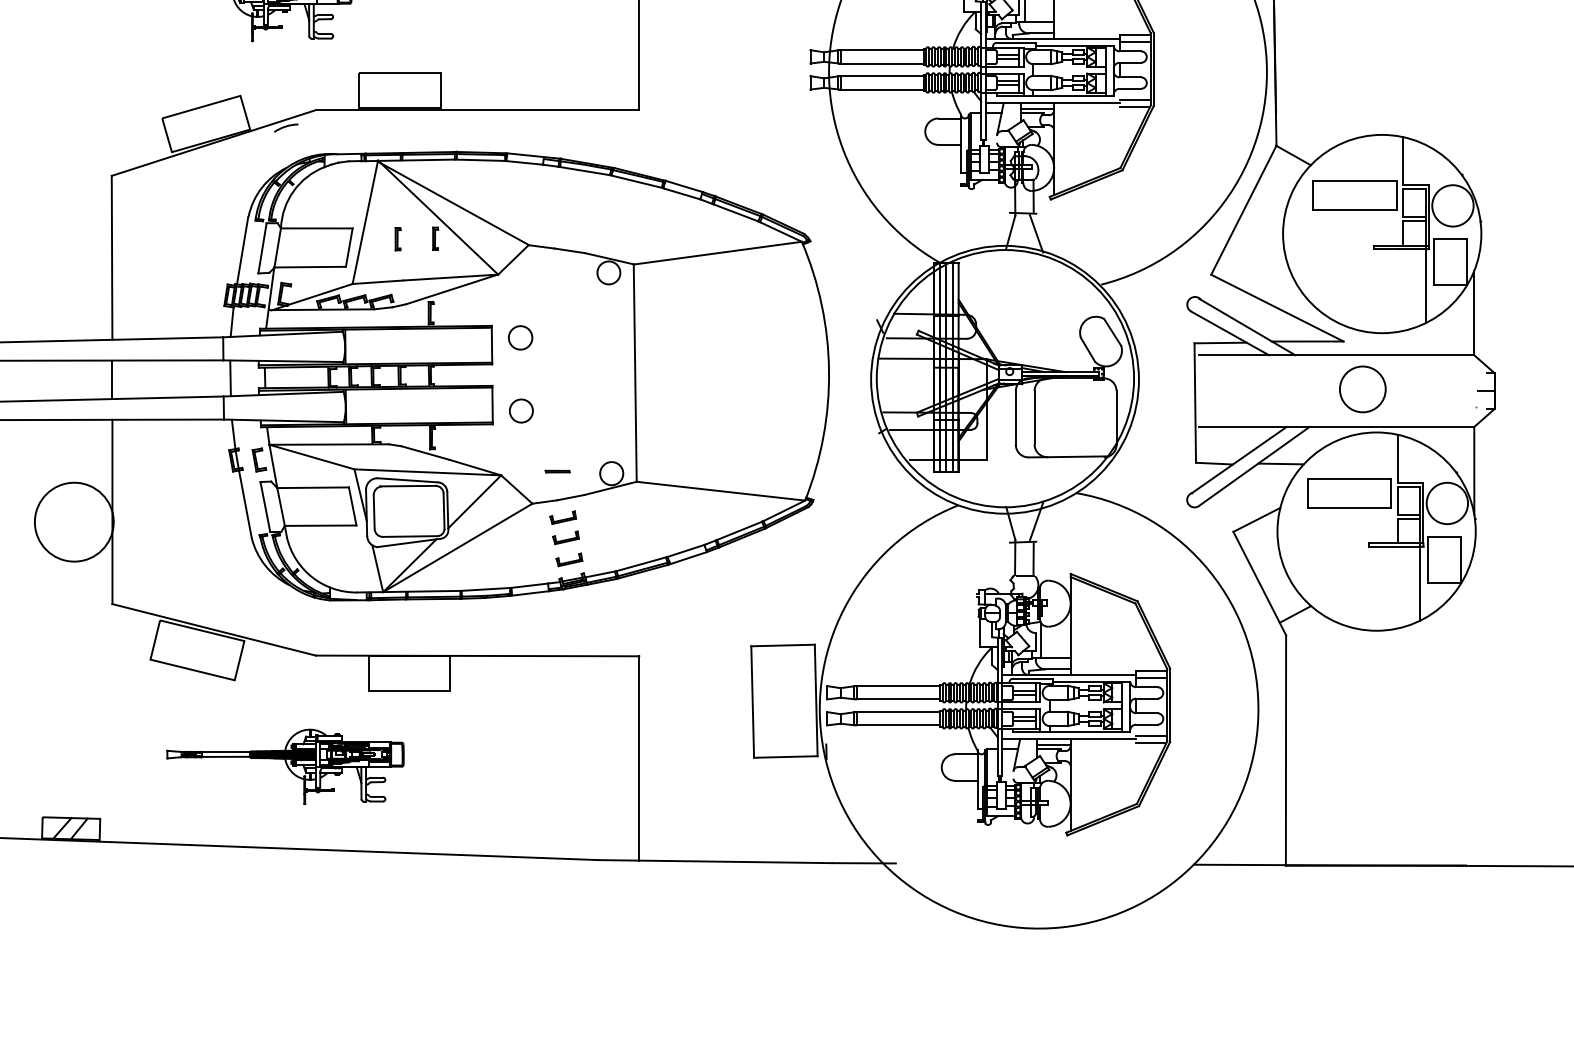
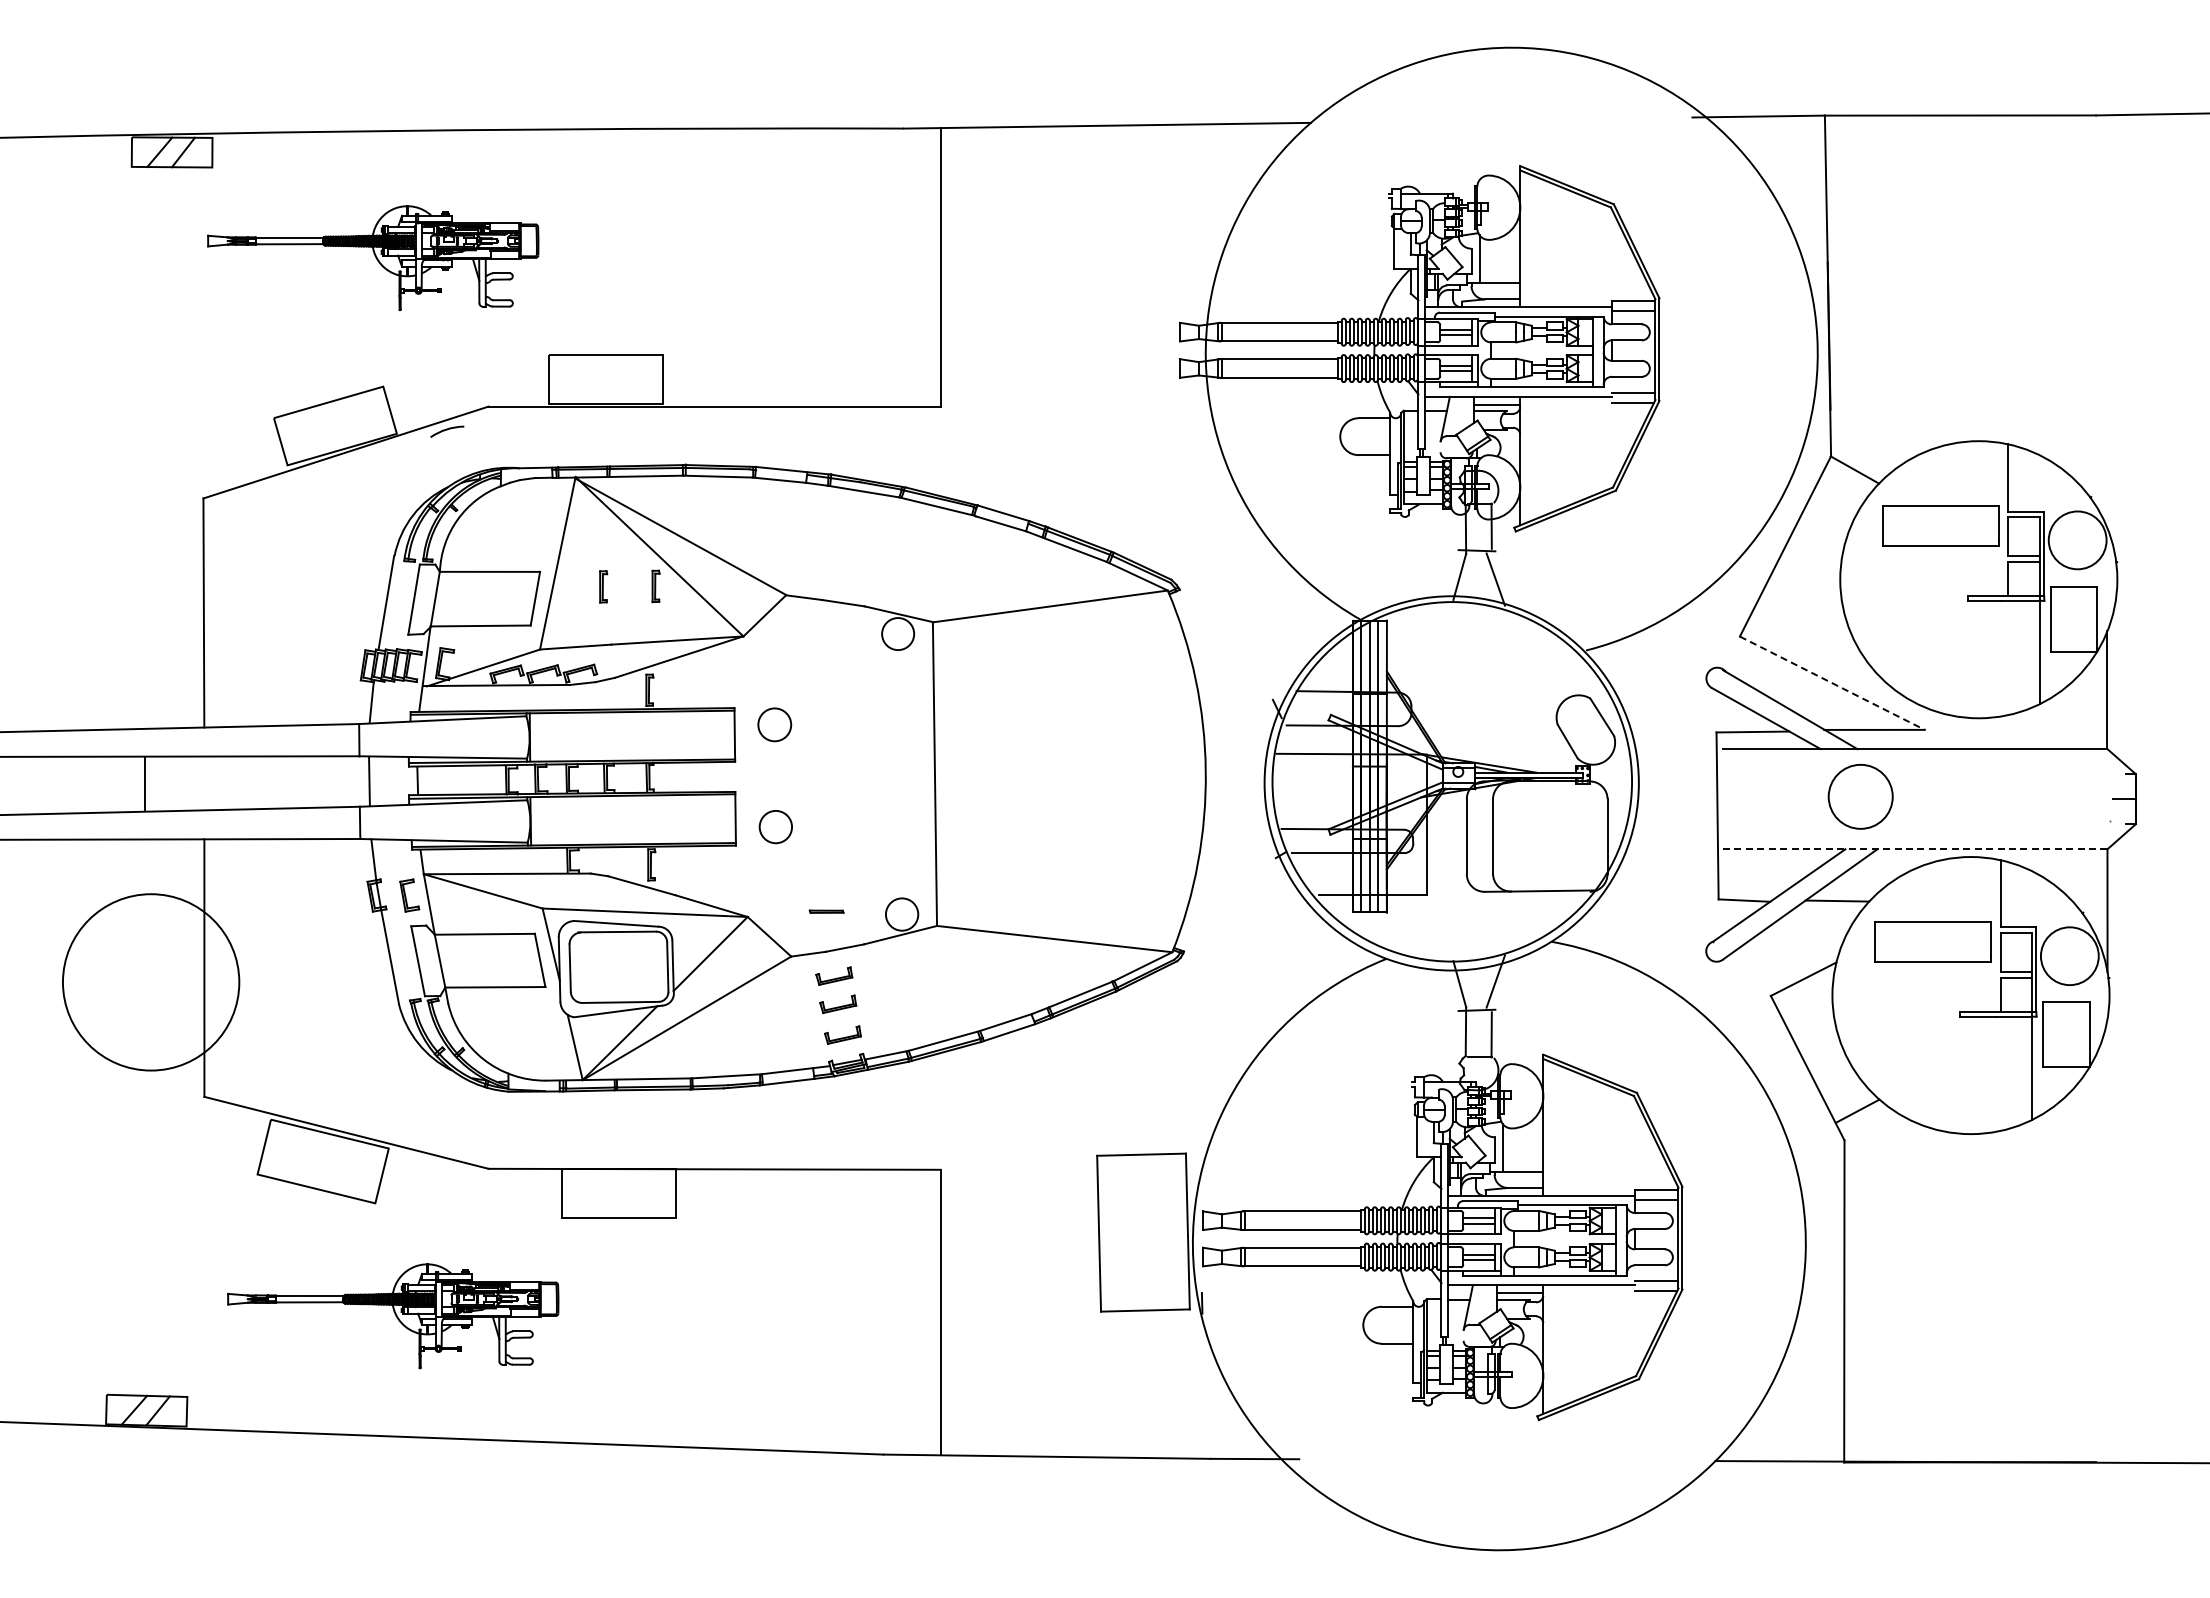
line: (1277, 308) -> (1832, 683), solid -> dashed
line: (112, 379) -> (145, 783), moved
circle: (1362, 389) -> (1860, 796), moved
line: (1336, 427) -> (1914, 849), solid -> dashed
circle: (74, 522) -> (151, 982), size x1.6
part: (285, 767) -> (393, 1316), moved

